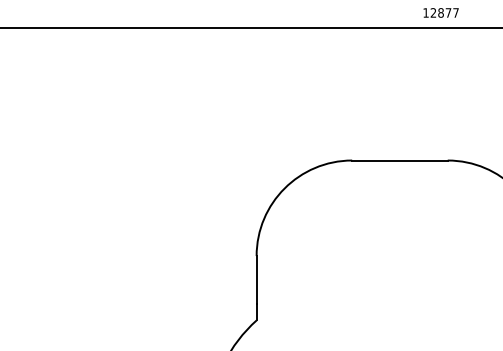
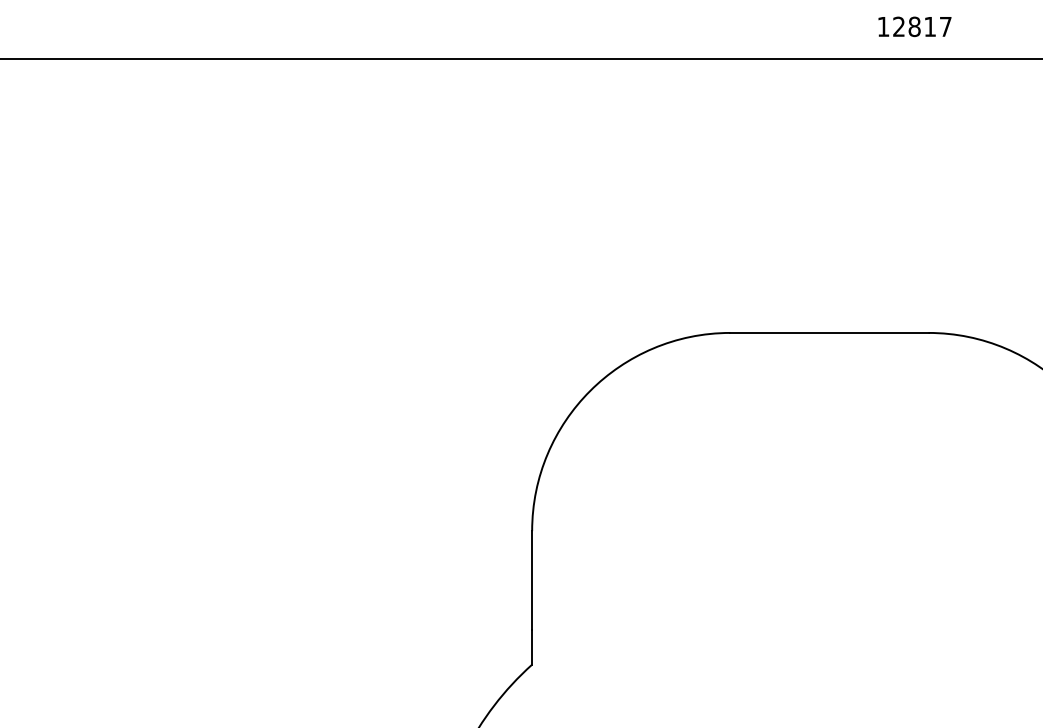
text: (448, 12) -> (930, 25), 12877 -> 12817

